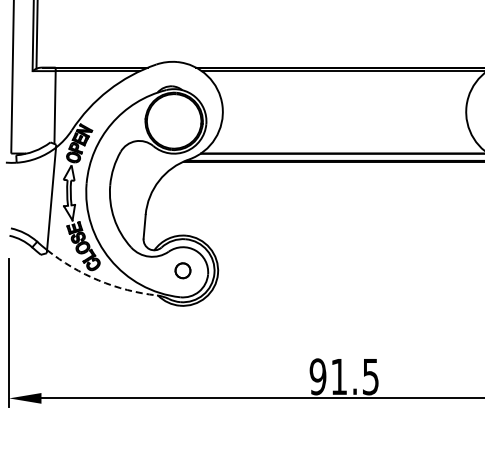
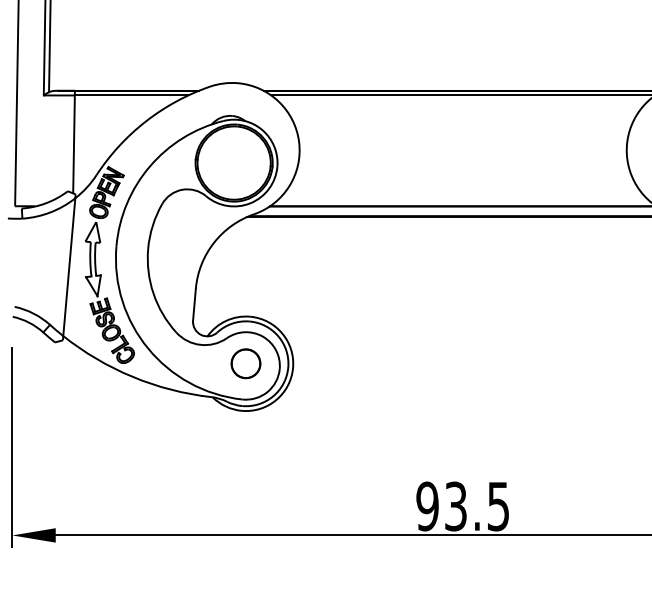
part: (182, 270) -> (245, 363), size x1.43
arc: (98, 280) -> (132, 376), dashed -> solid
text: (339, 376) -> (456, 506), 91.5 -> 93.5

